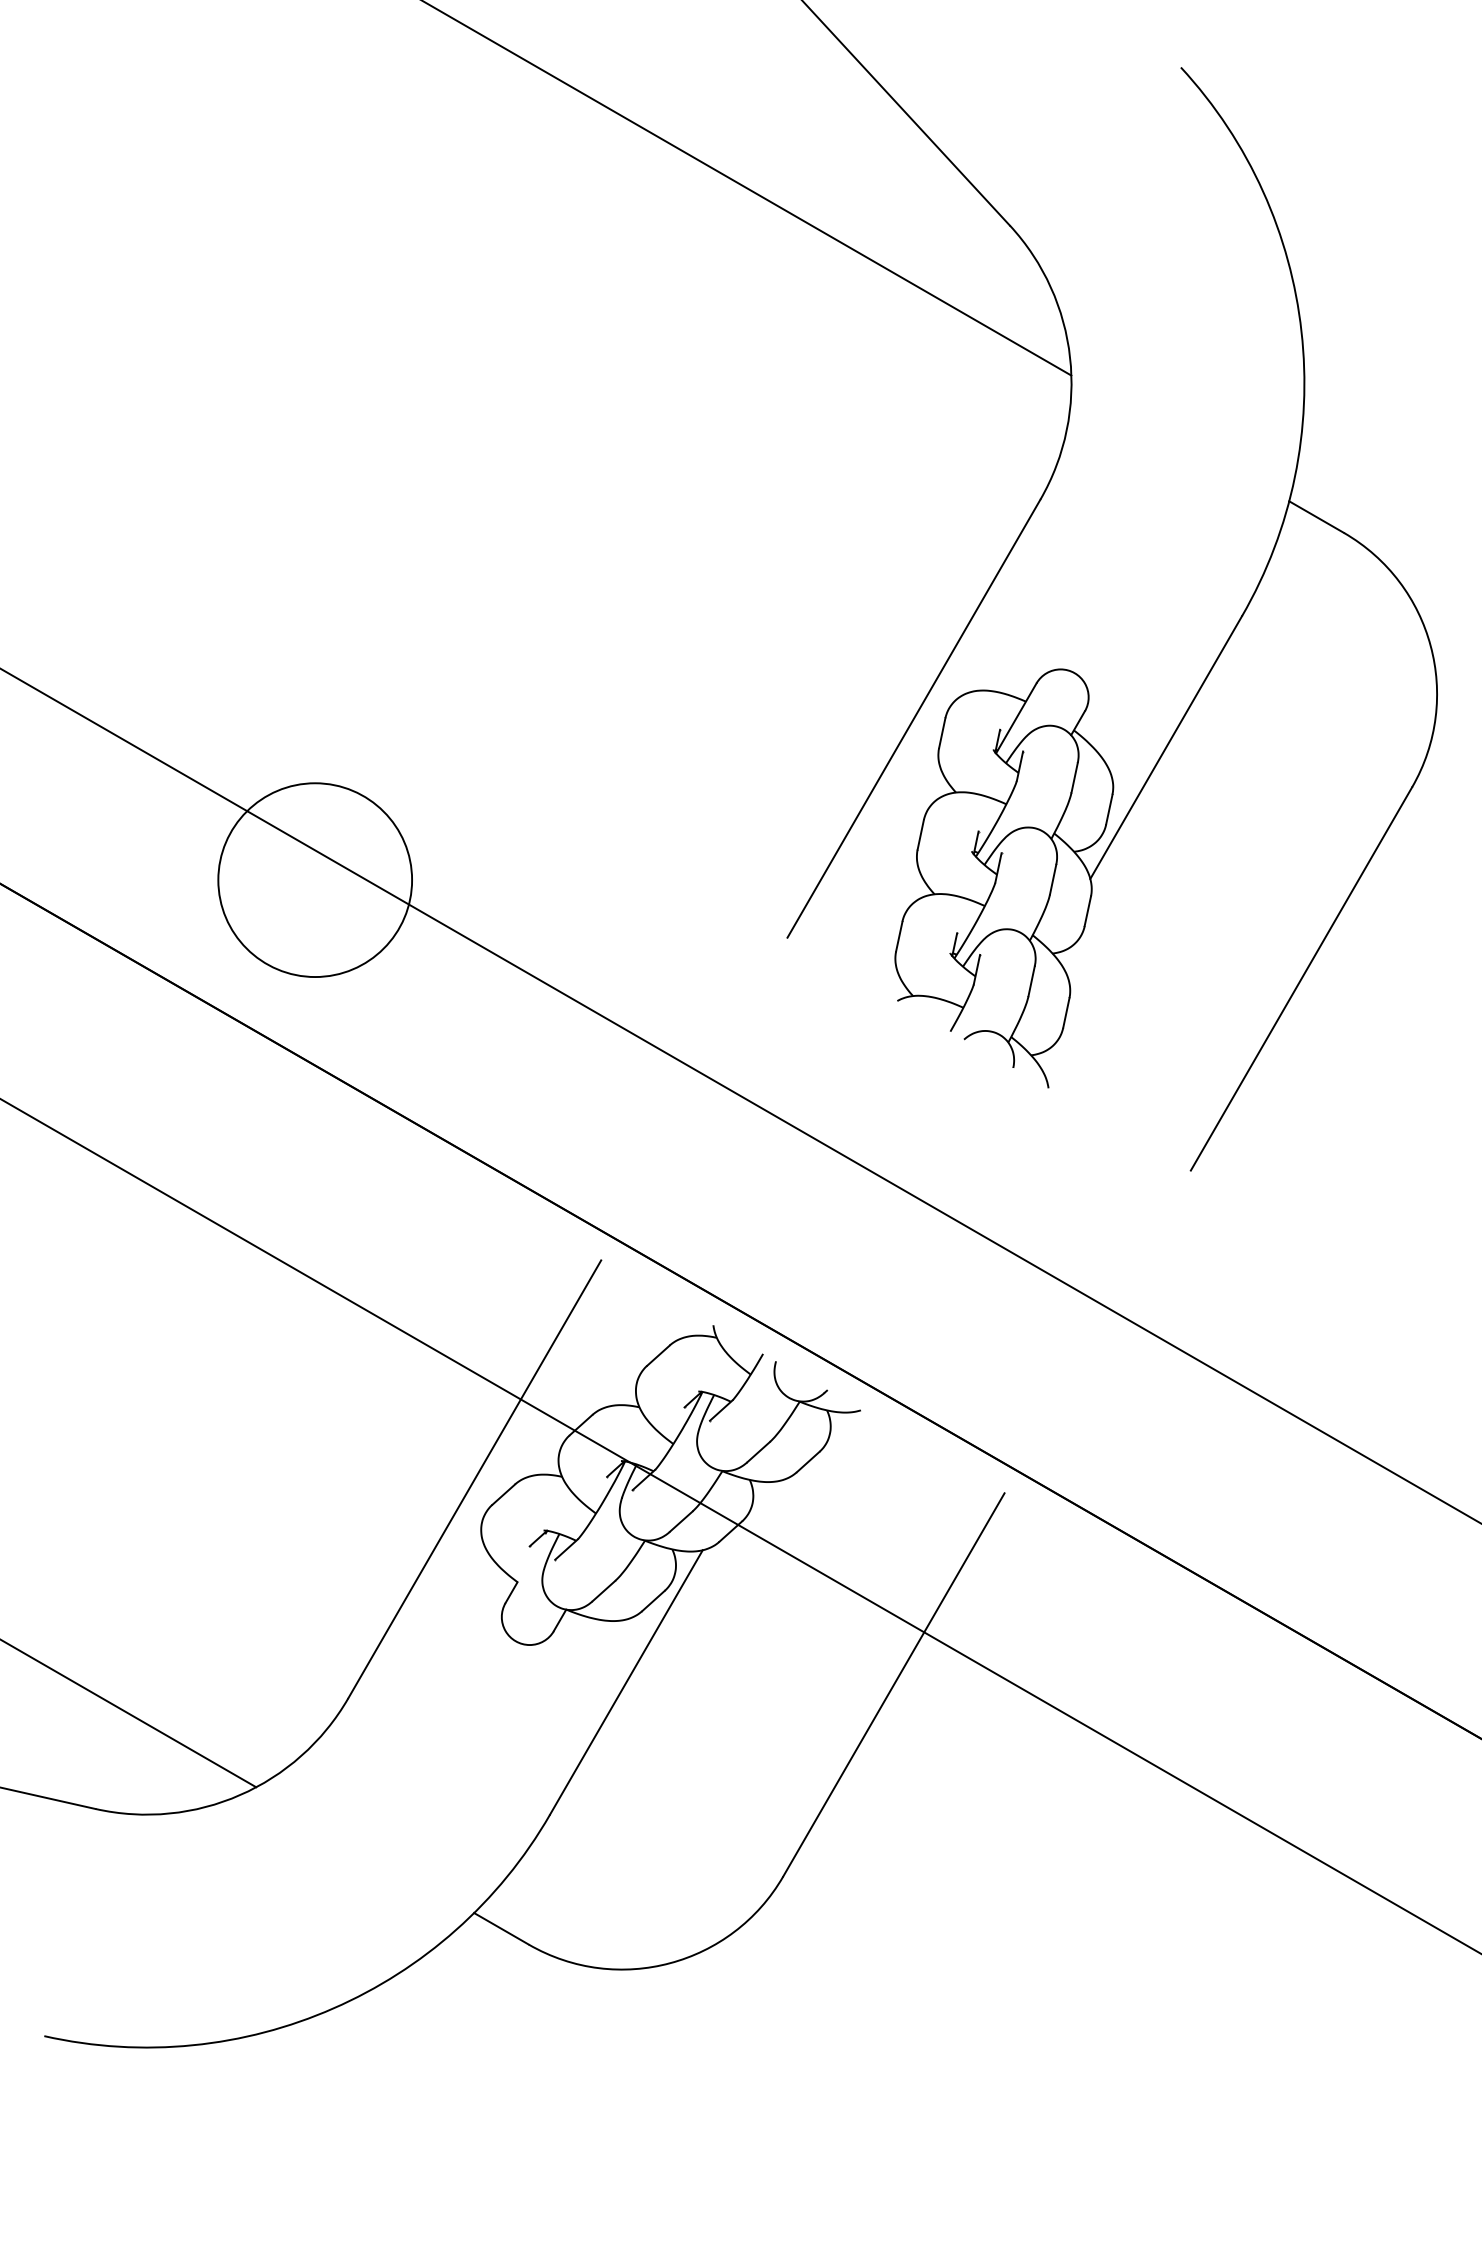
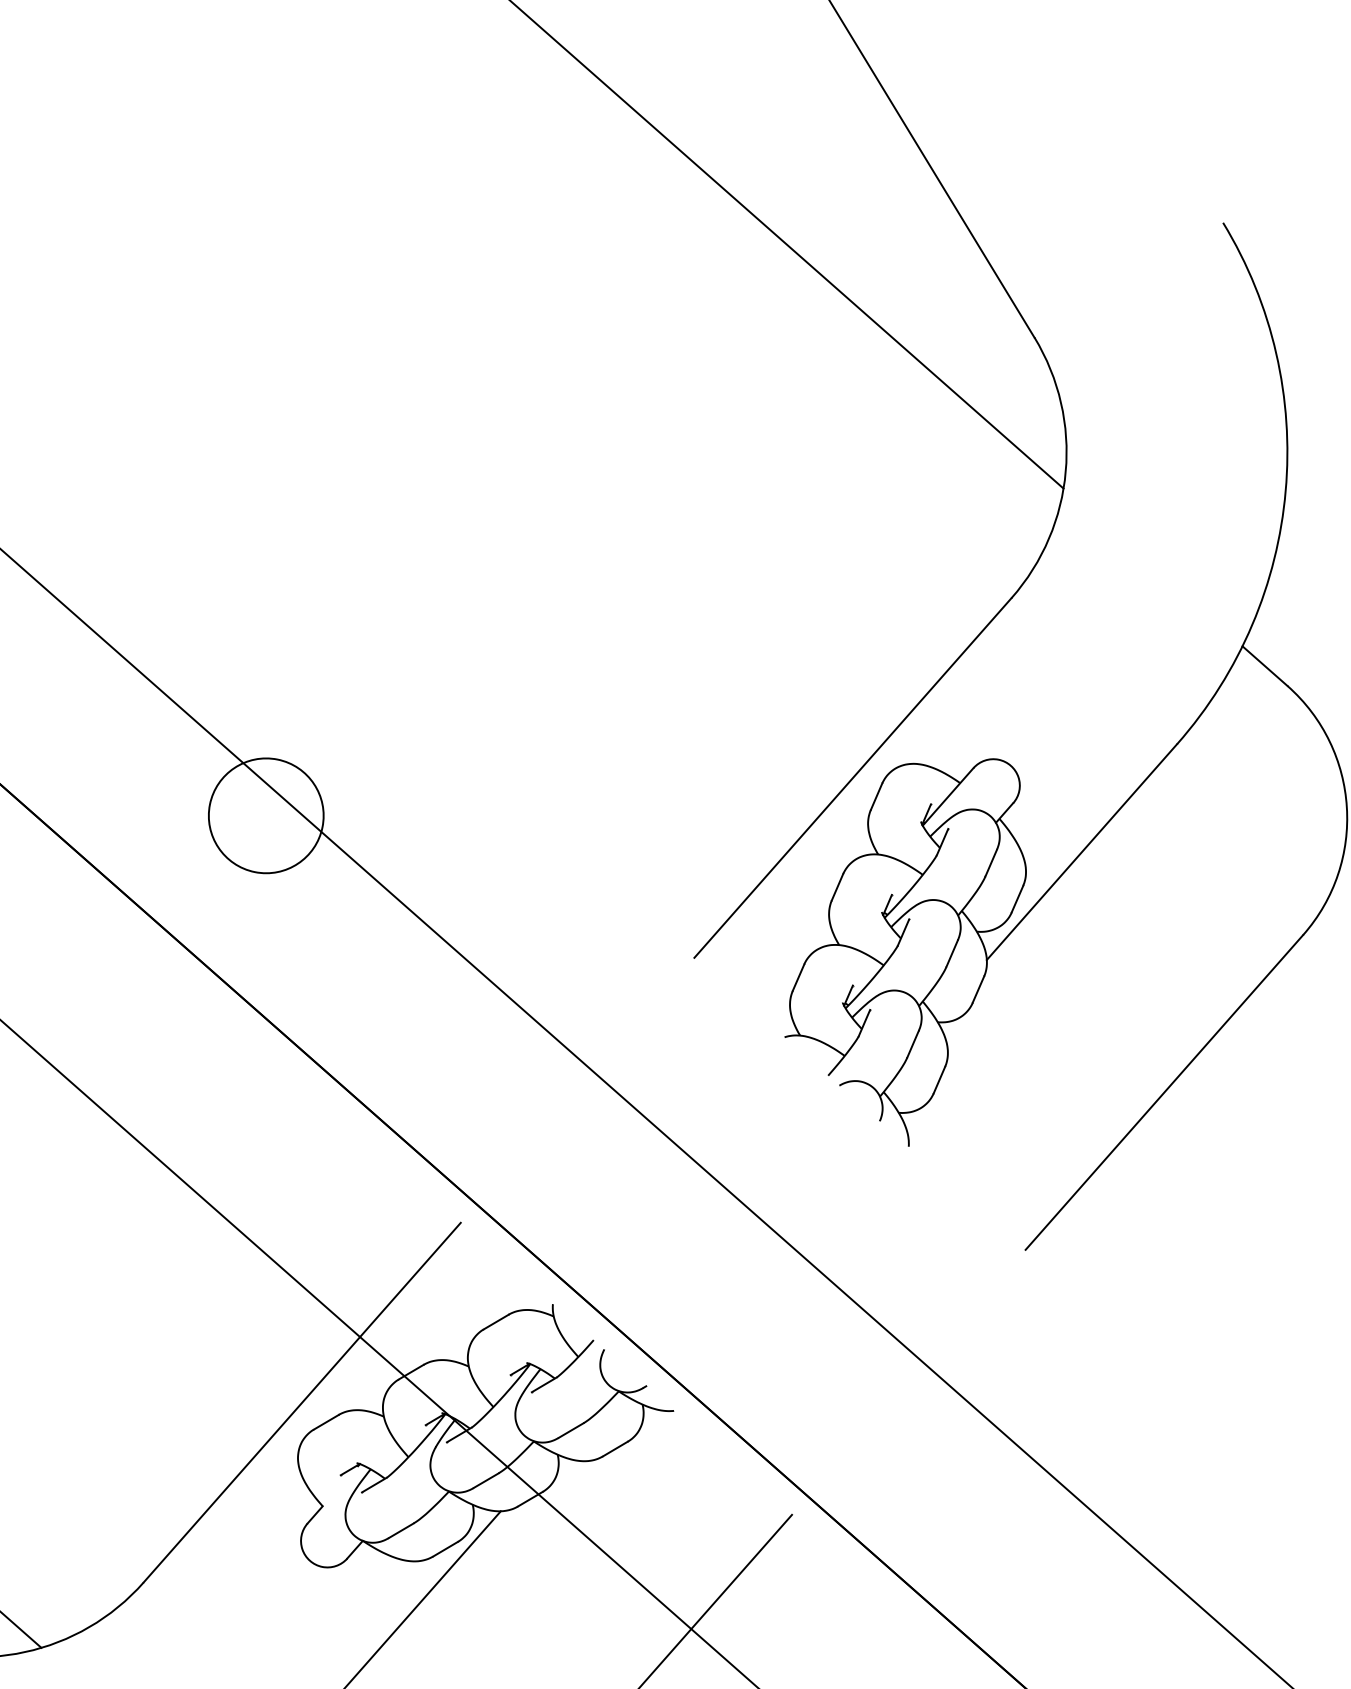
circle: (314, 879) -> (265, 815), size x0.62

